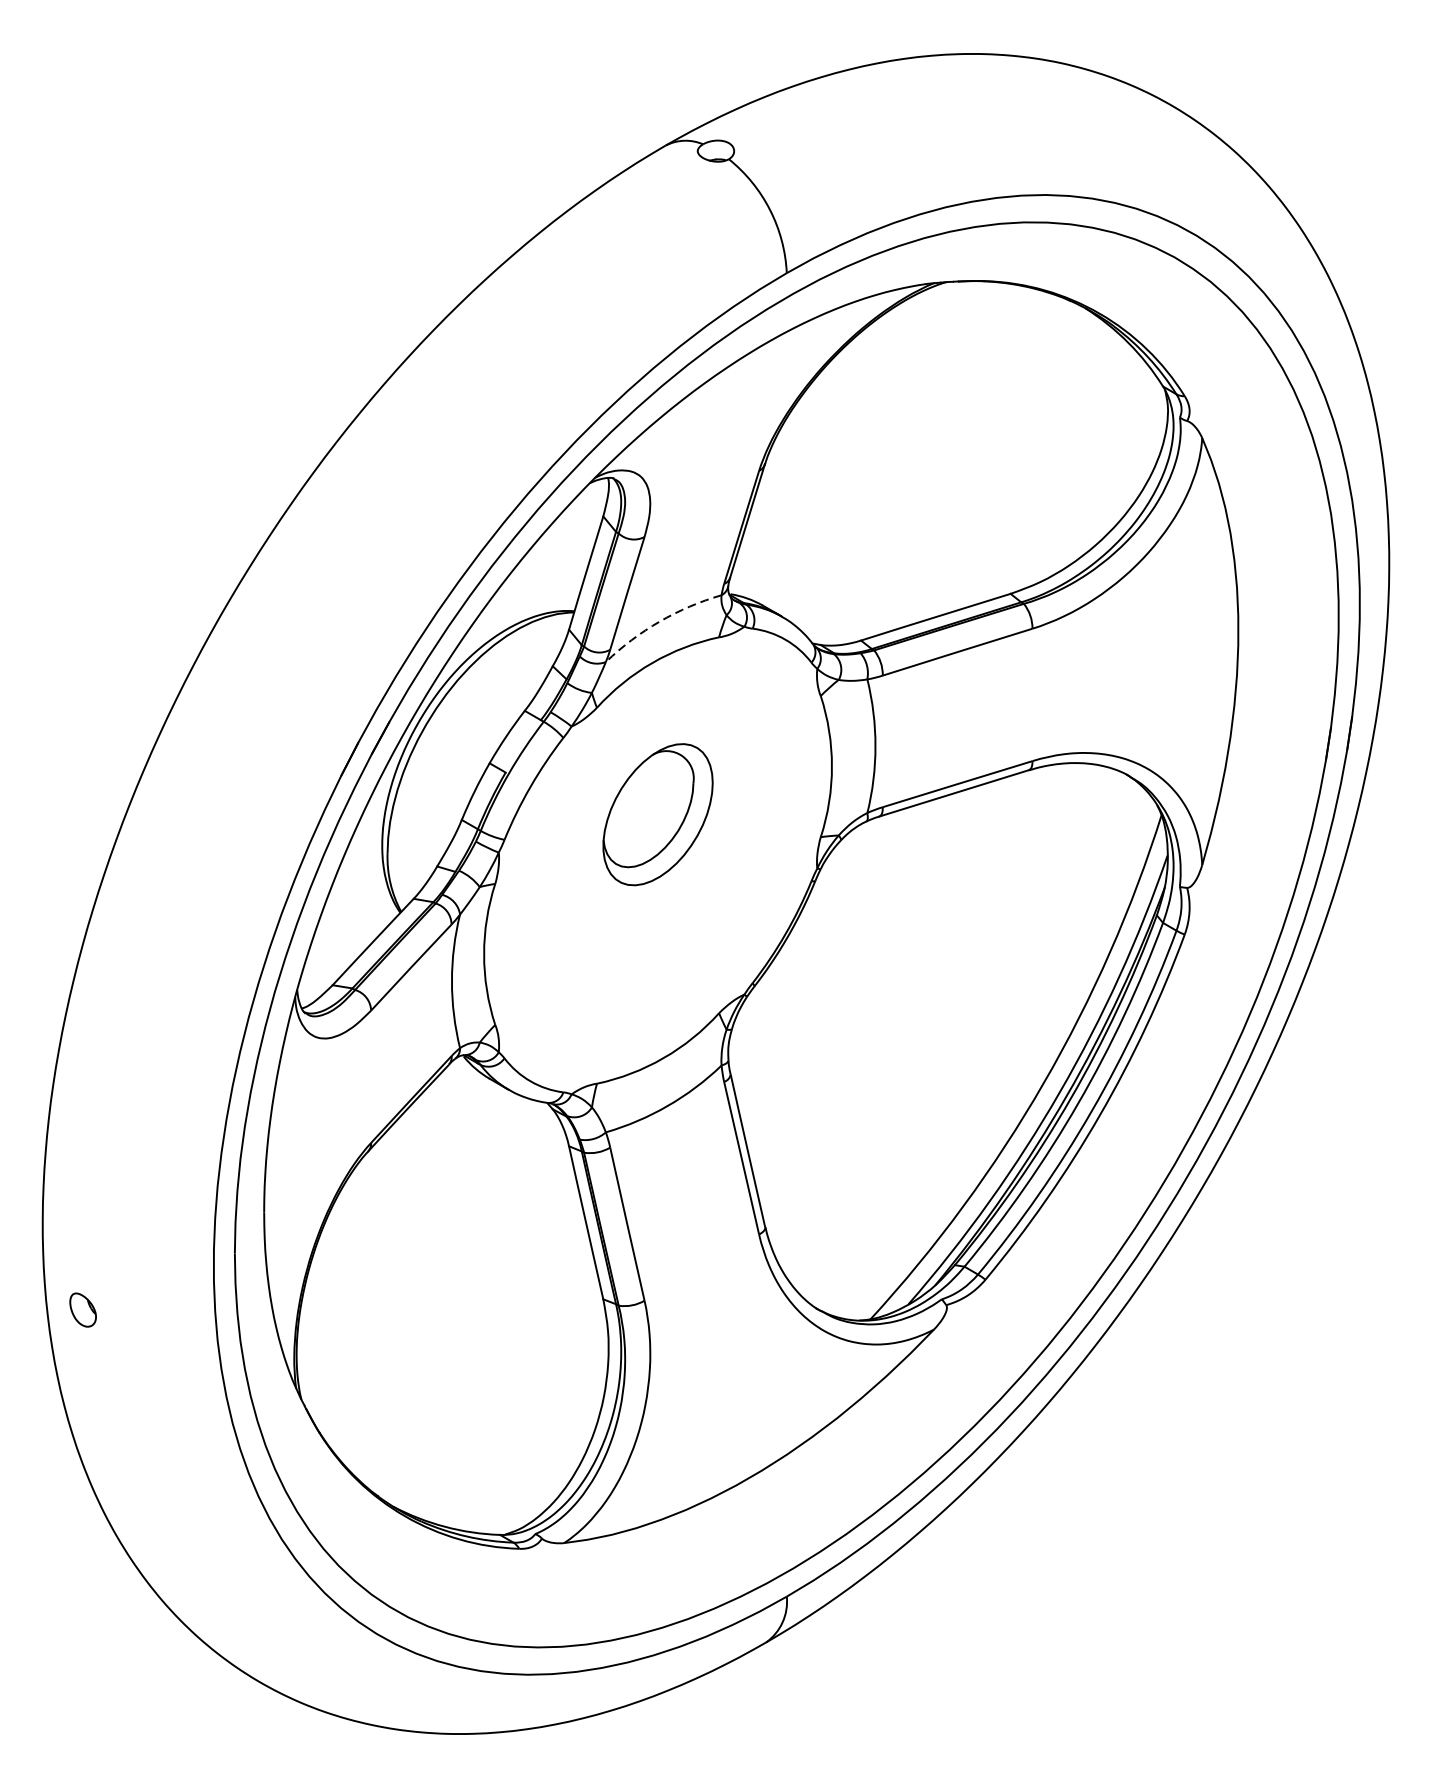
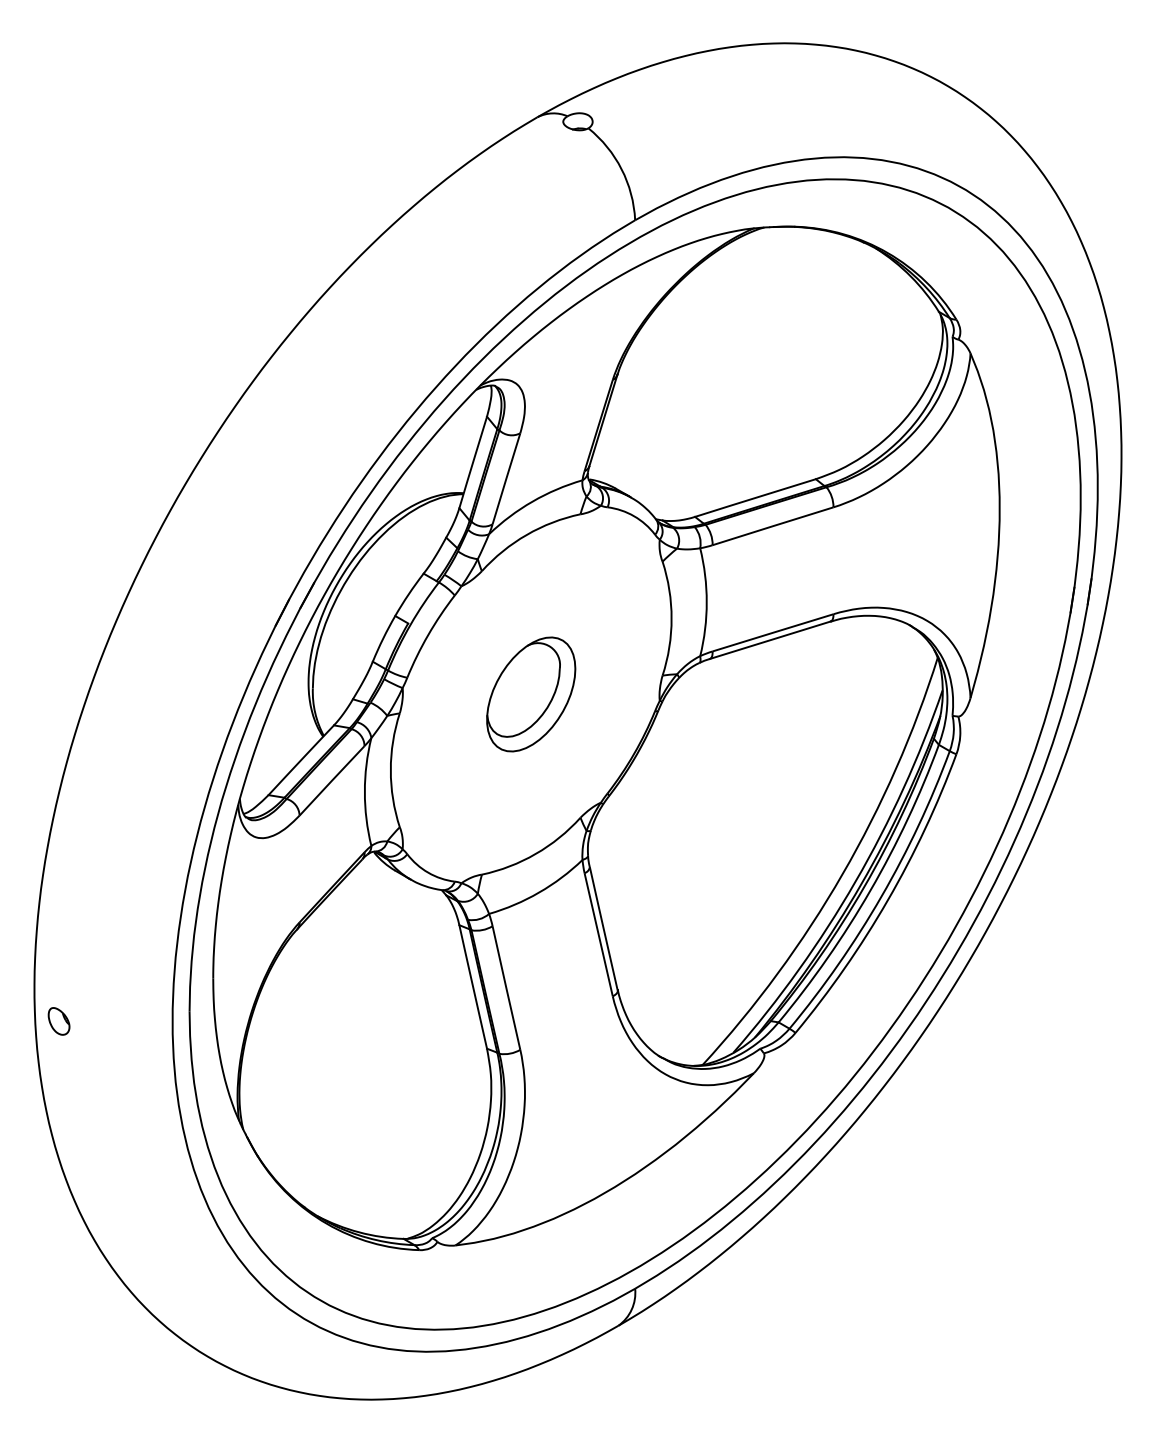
arc: (659, 621) -> (532, 501), dashed -> solid
part: (658, 814) -> (531, 694), moved
part: (82, 1310) -> (58, 1021), moved

